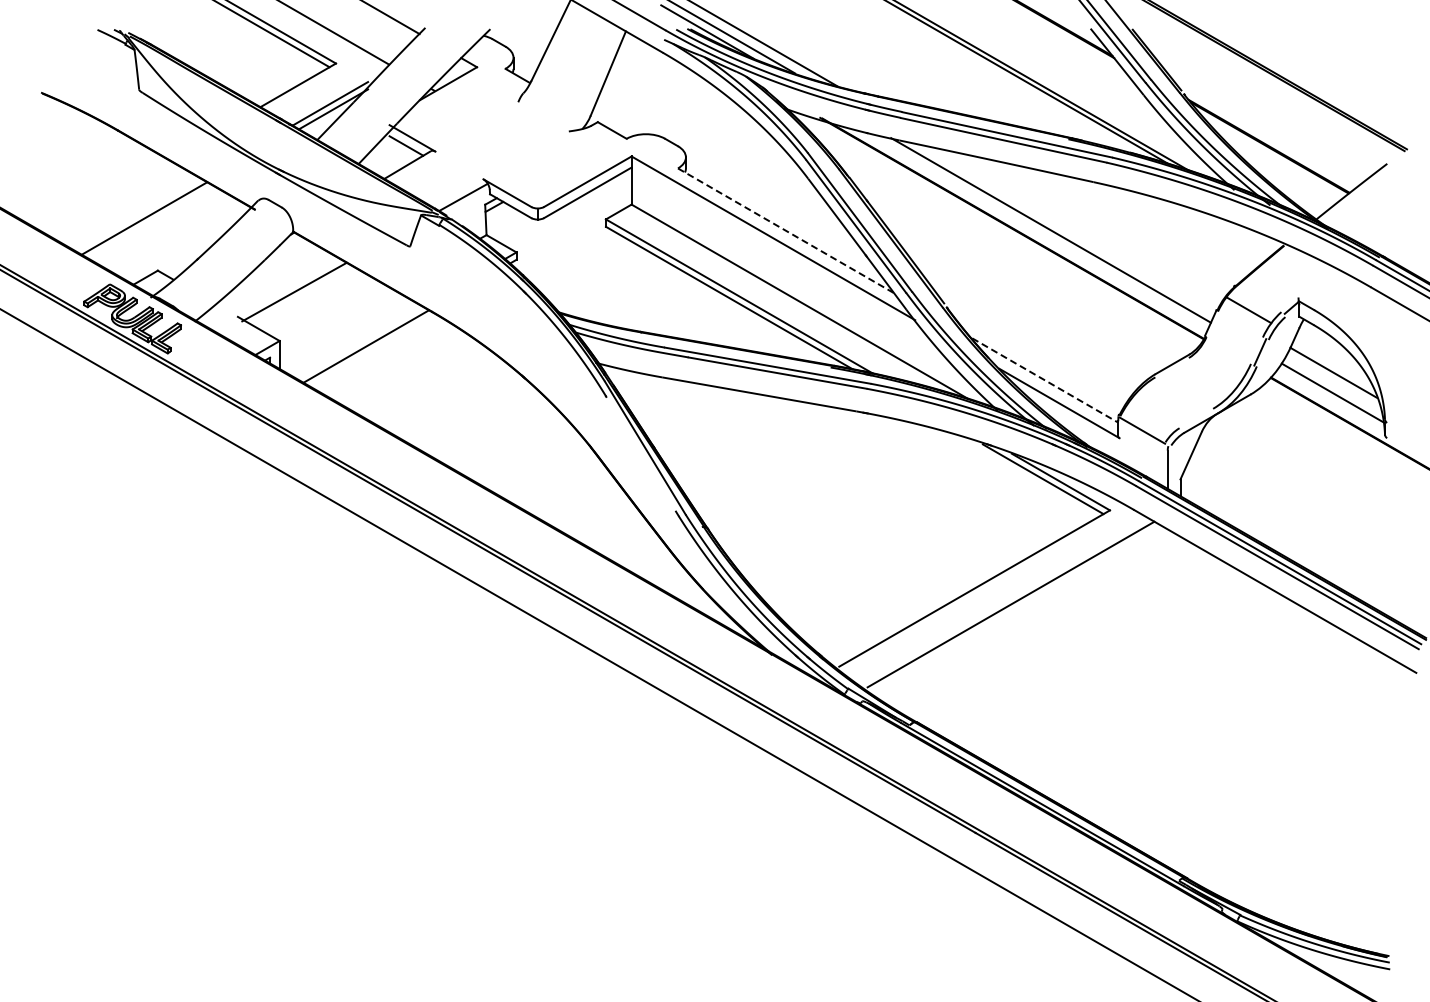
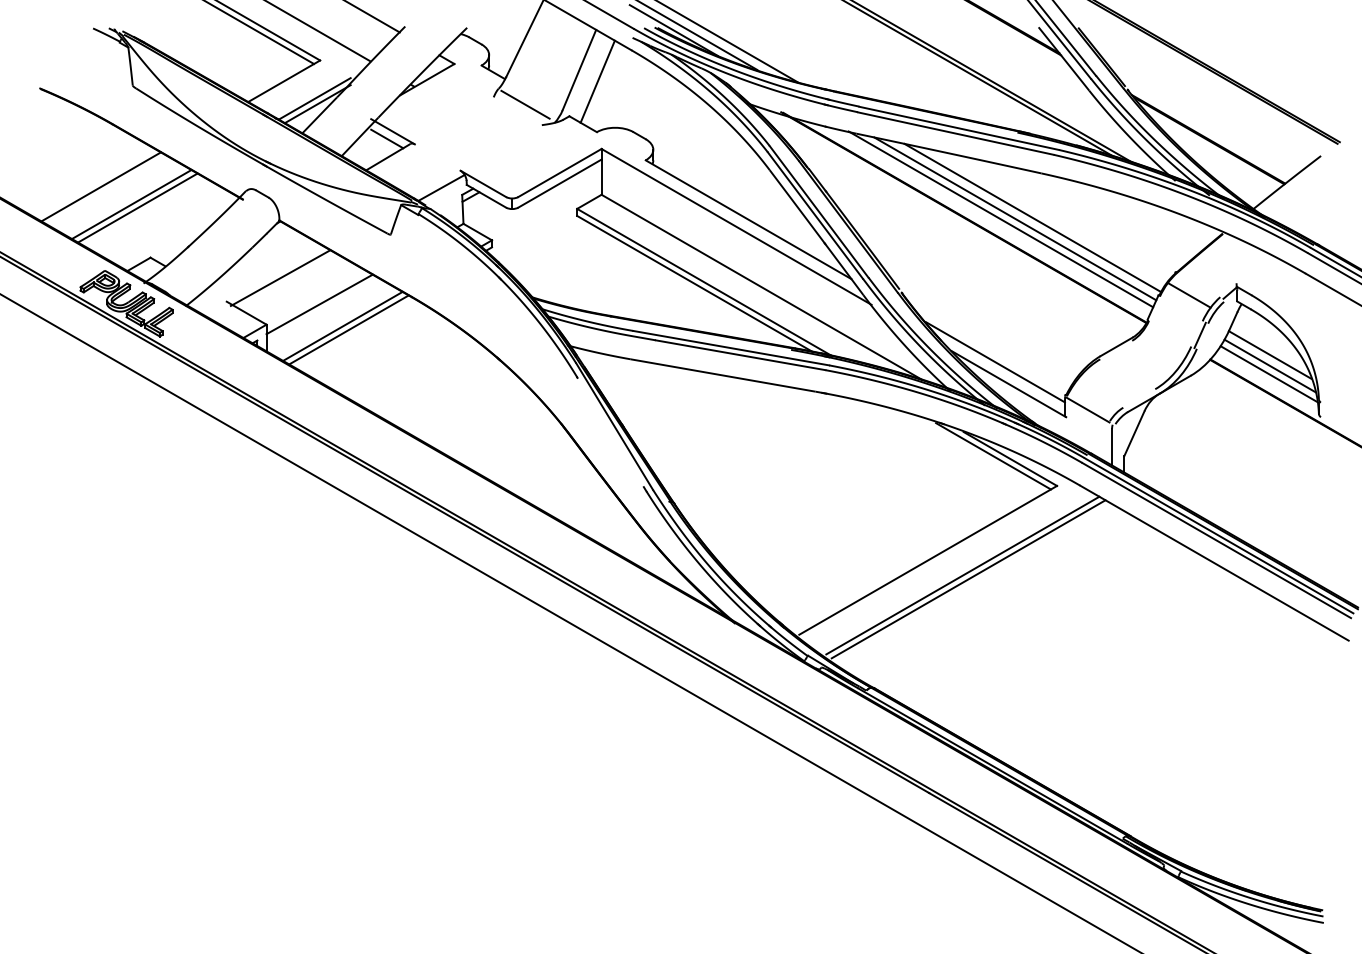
line: (627, 85) -> (597, 81), added
line: (551, 109) -> (525, 104), added
line: (105, 196) -> (100, 187), added
line: (137, 214) -> (131, 204), added
line: (1084, 228) -> (1032, 217), added
line: (1066, 229) -> (1015, 218), added
line: (785, 230) -> (748, 219), dashed -> solid
line: (335, 319) -> (319, 304), added
line: (359, 342) -> (342, 326), added
line: (1045, 380) -> (995, 362), dashed -> solid
line: (1333, 384) -> (1269, 366), added
line: (1016, 608) -> (968, 579), added

